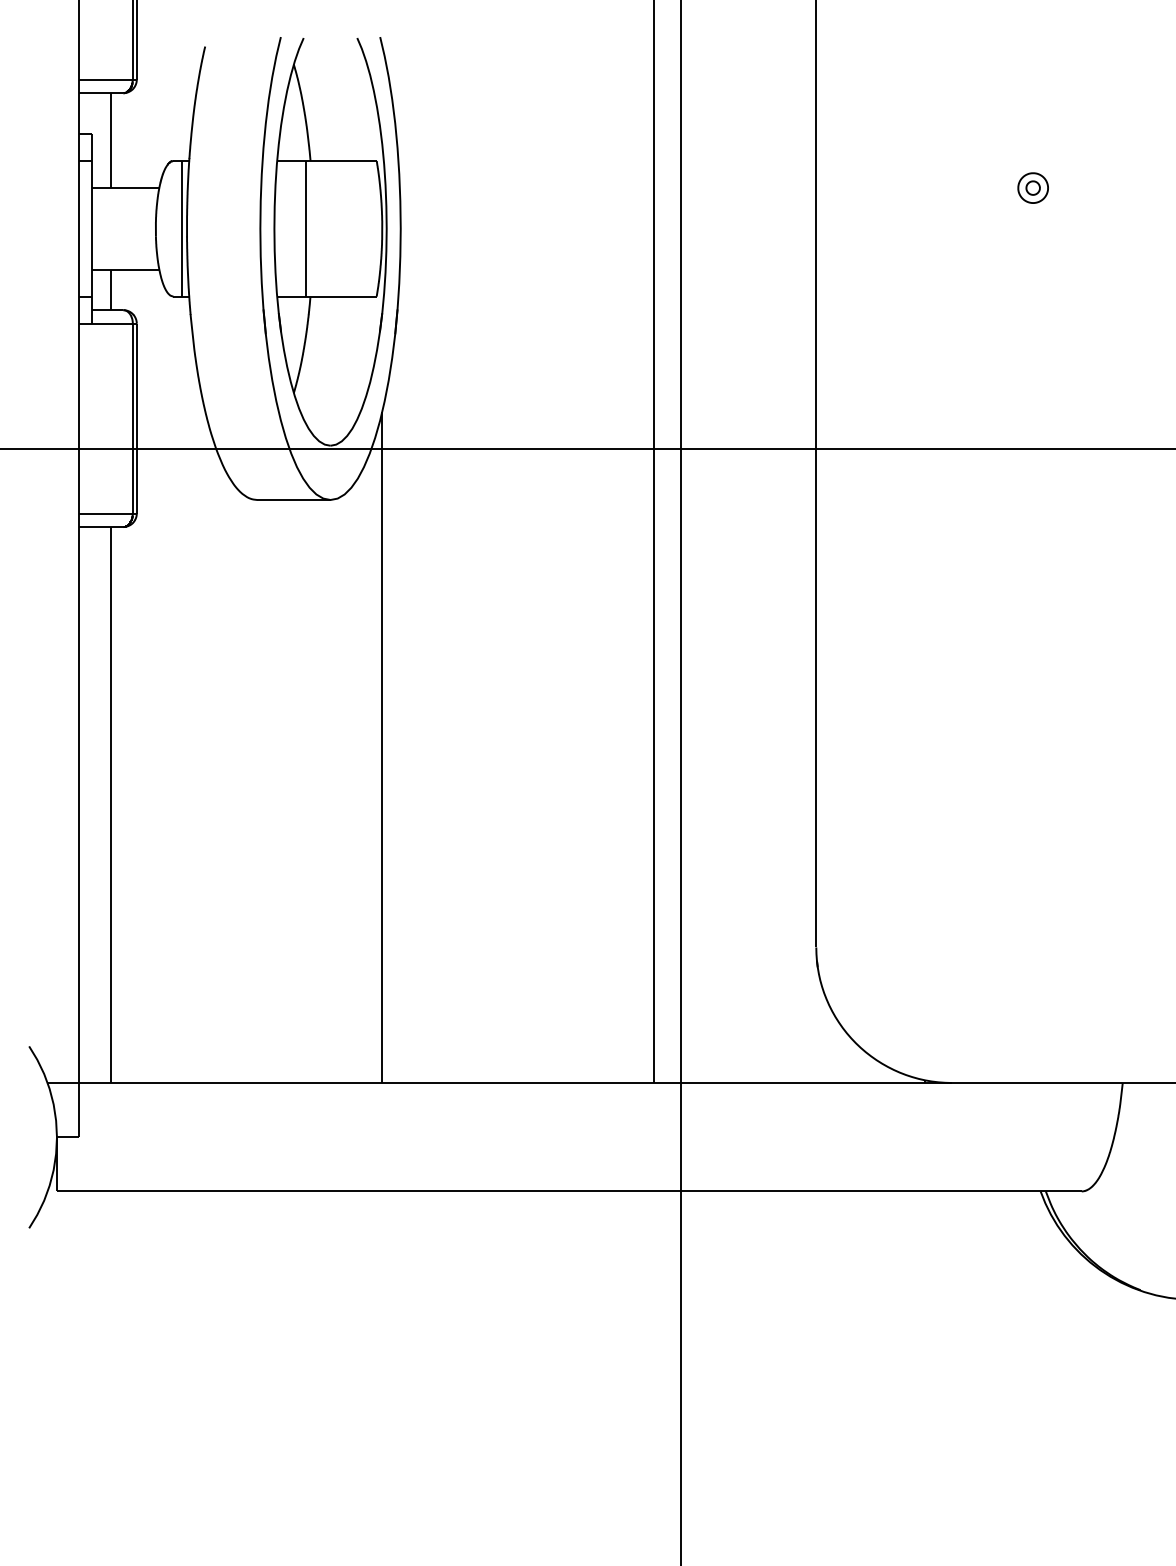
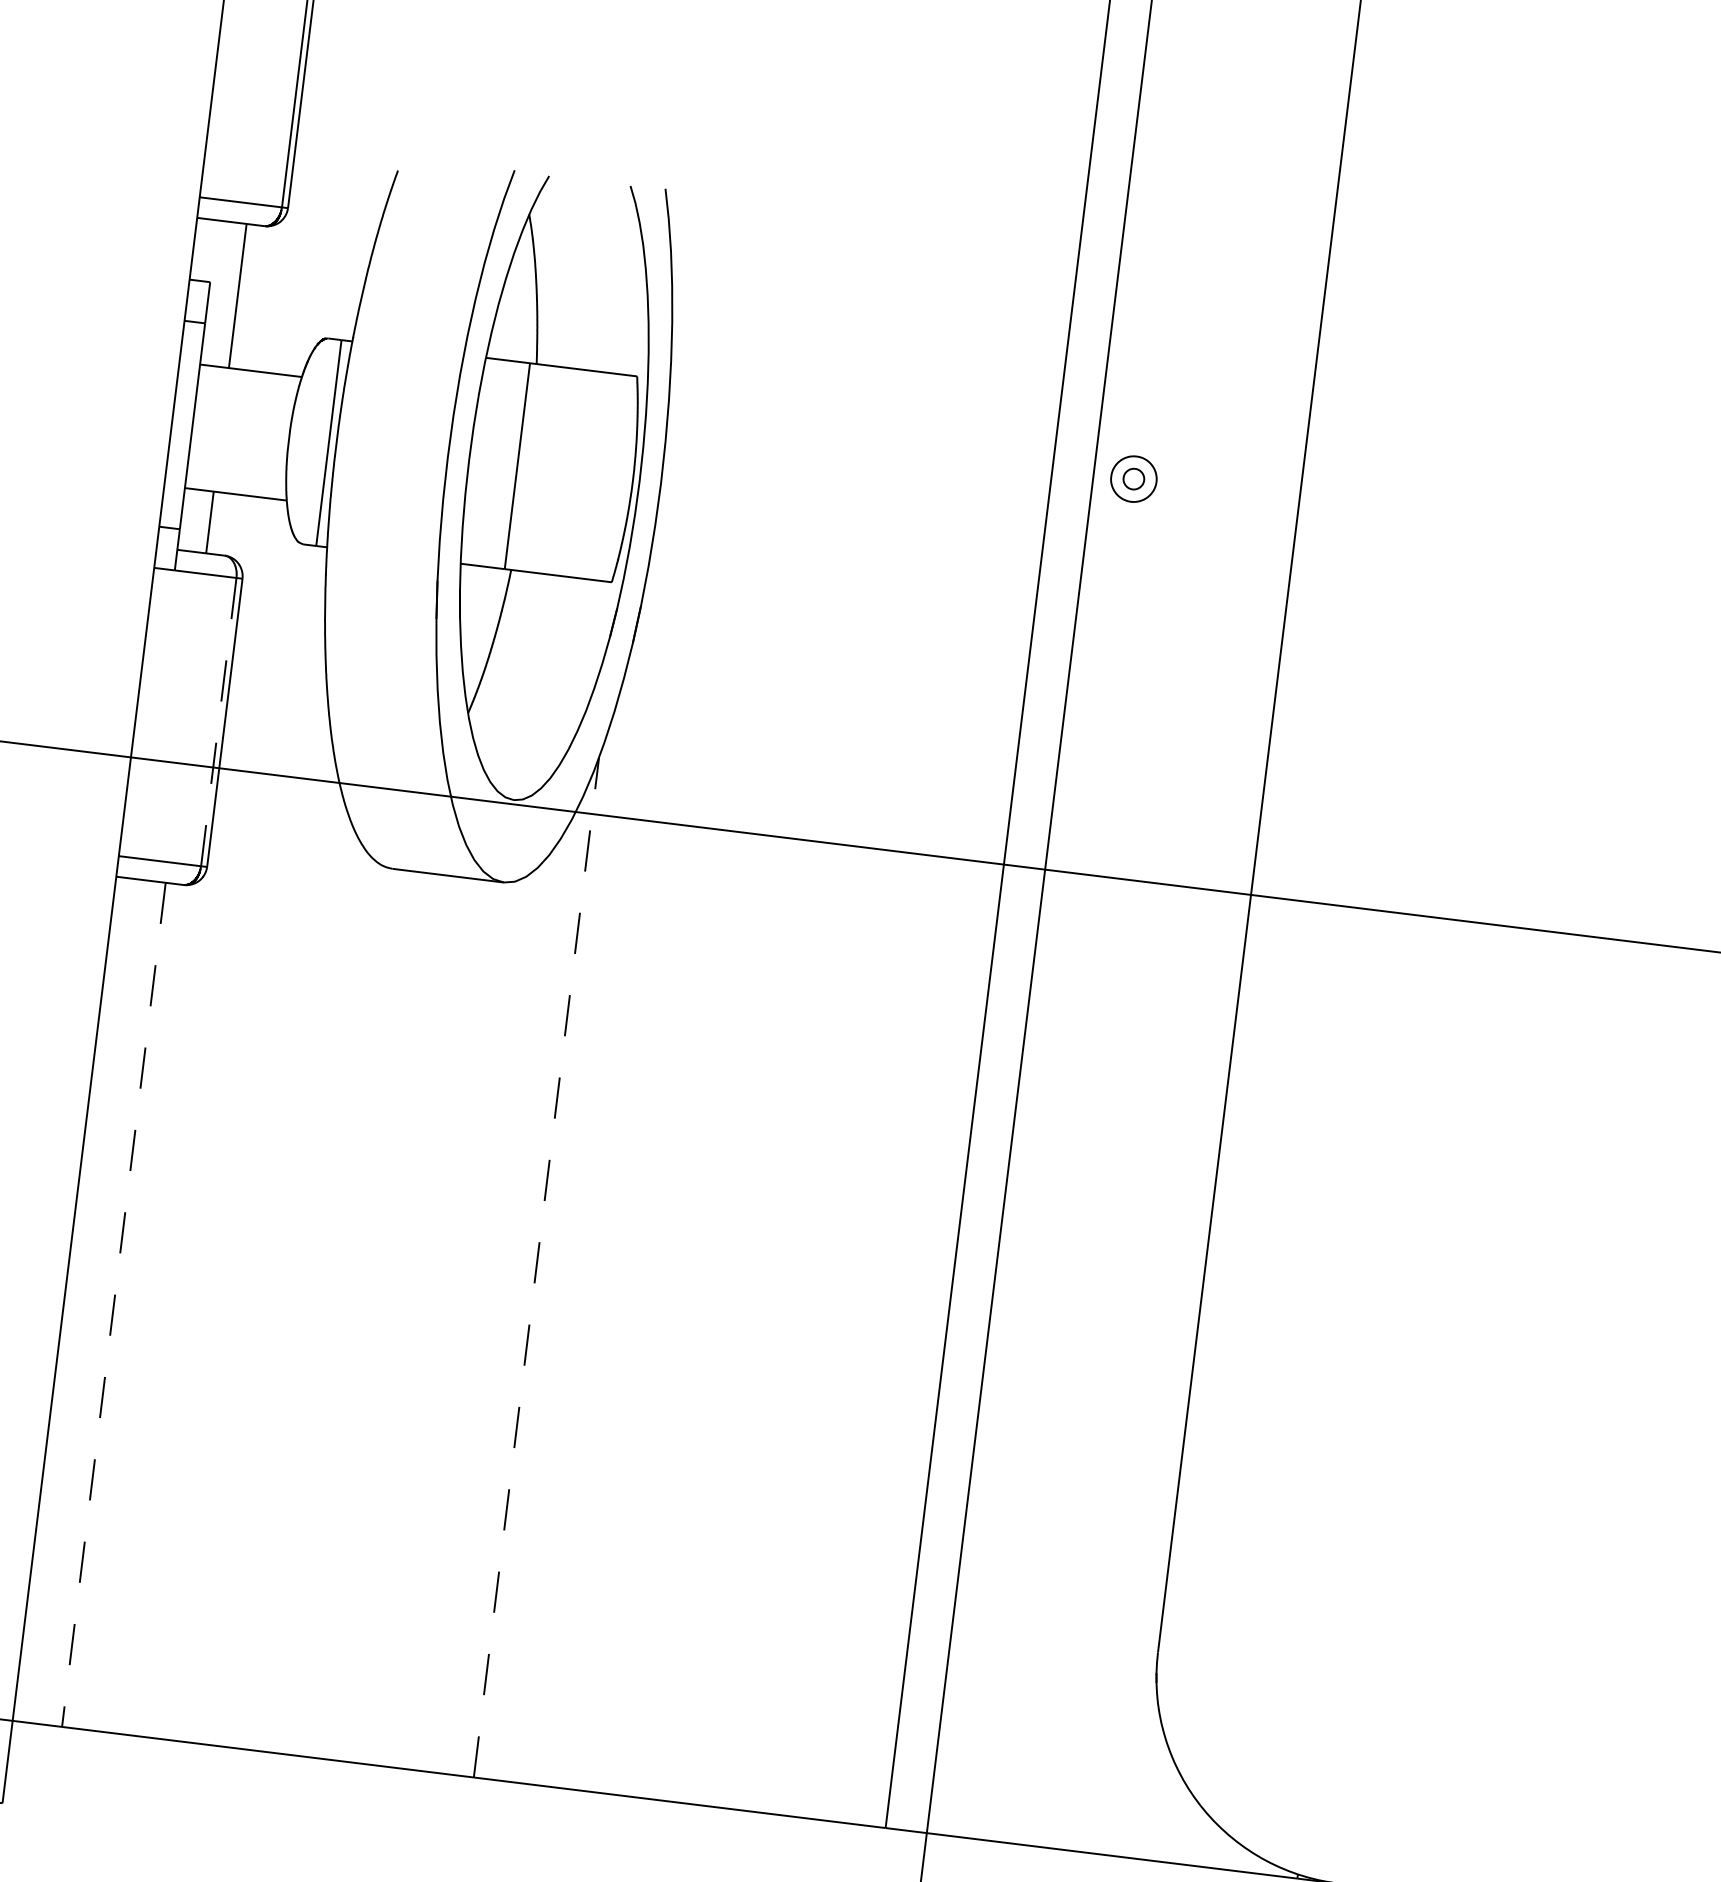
part: (1032, 187) -> (1132, 478), moved
line: (132, 418) -> (218, 721), solid -> dashed
line: (382, 747) -> (536, 1268), solid -> dashed
line: (111, 805) -> (114, 1305), solid -> dashed

